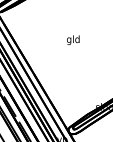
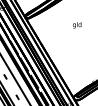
text: (73, 40) -> (77, 25), moved

